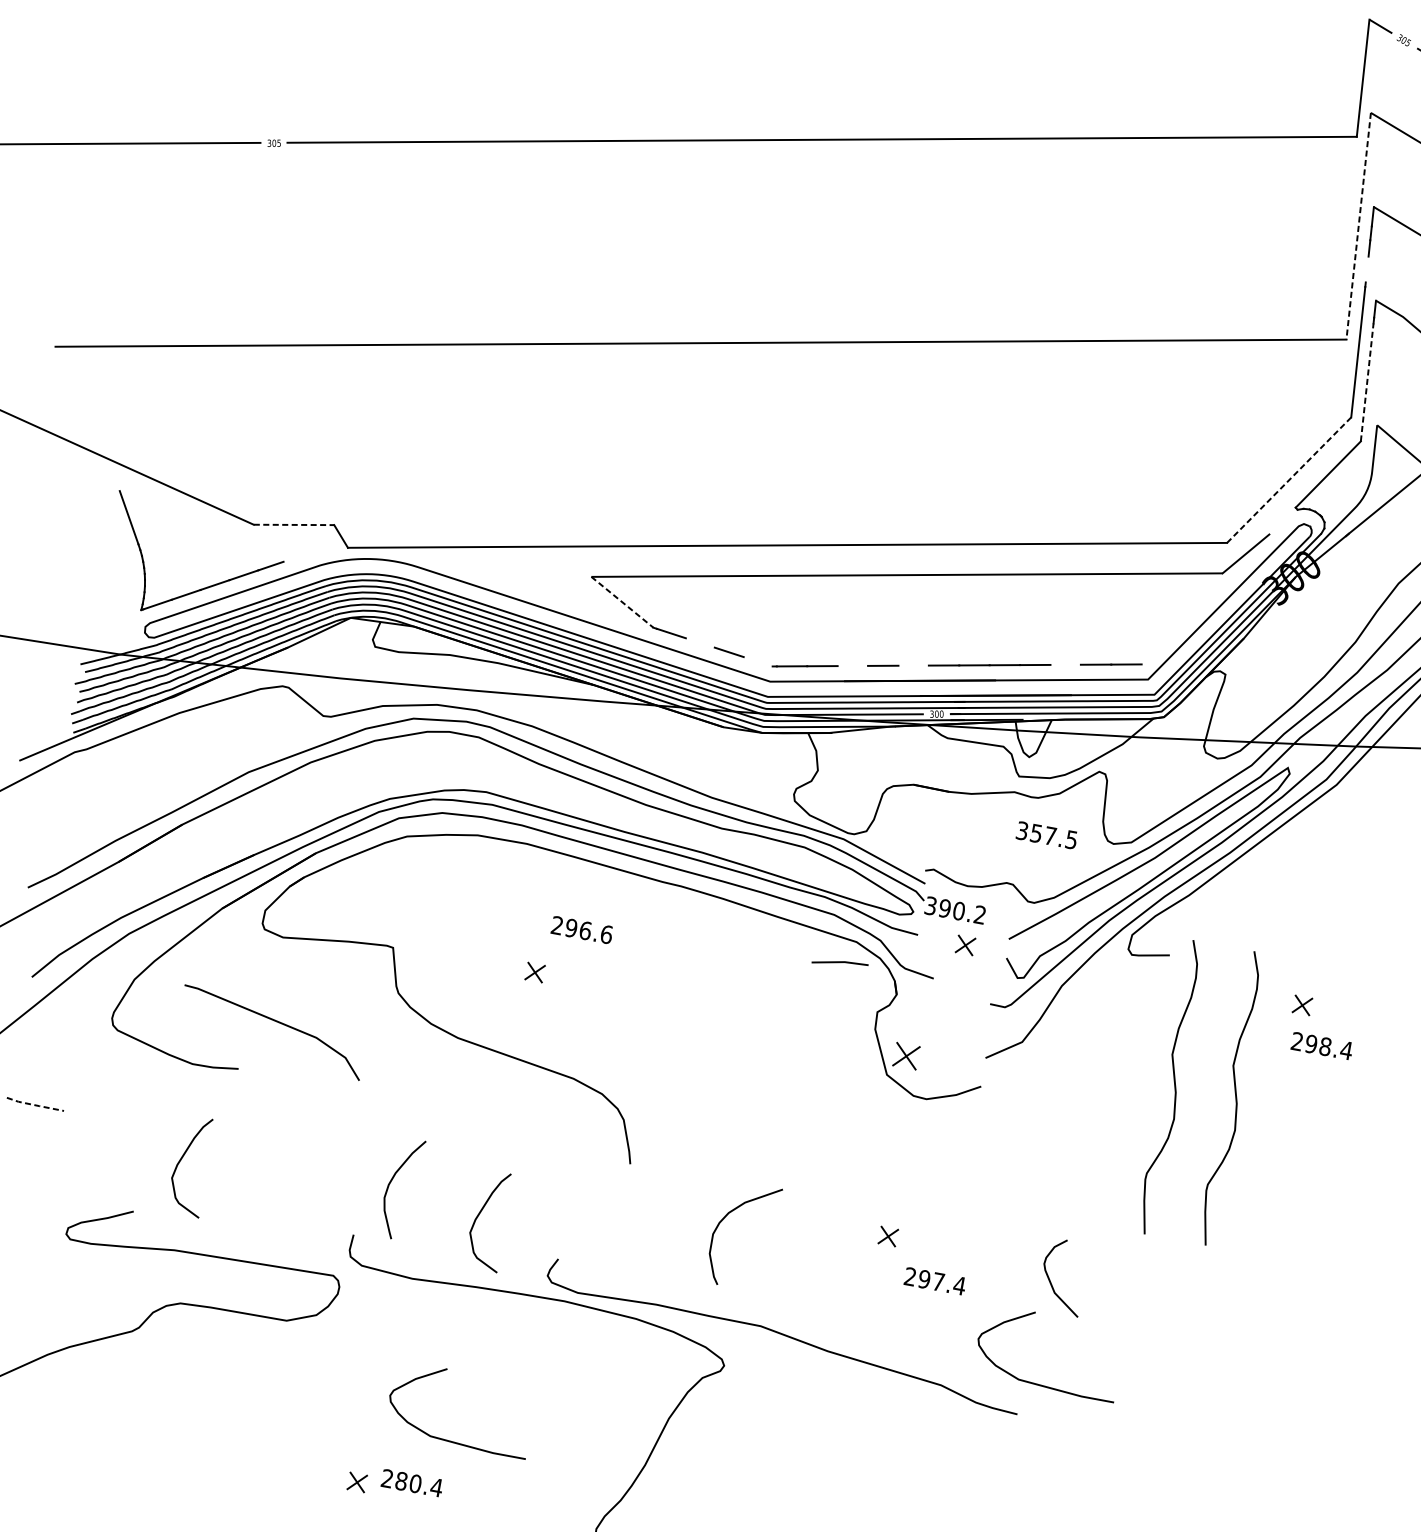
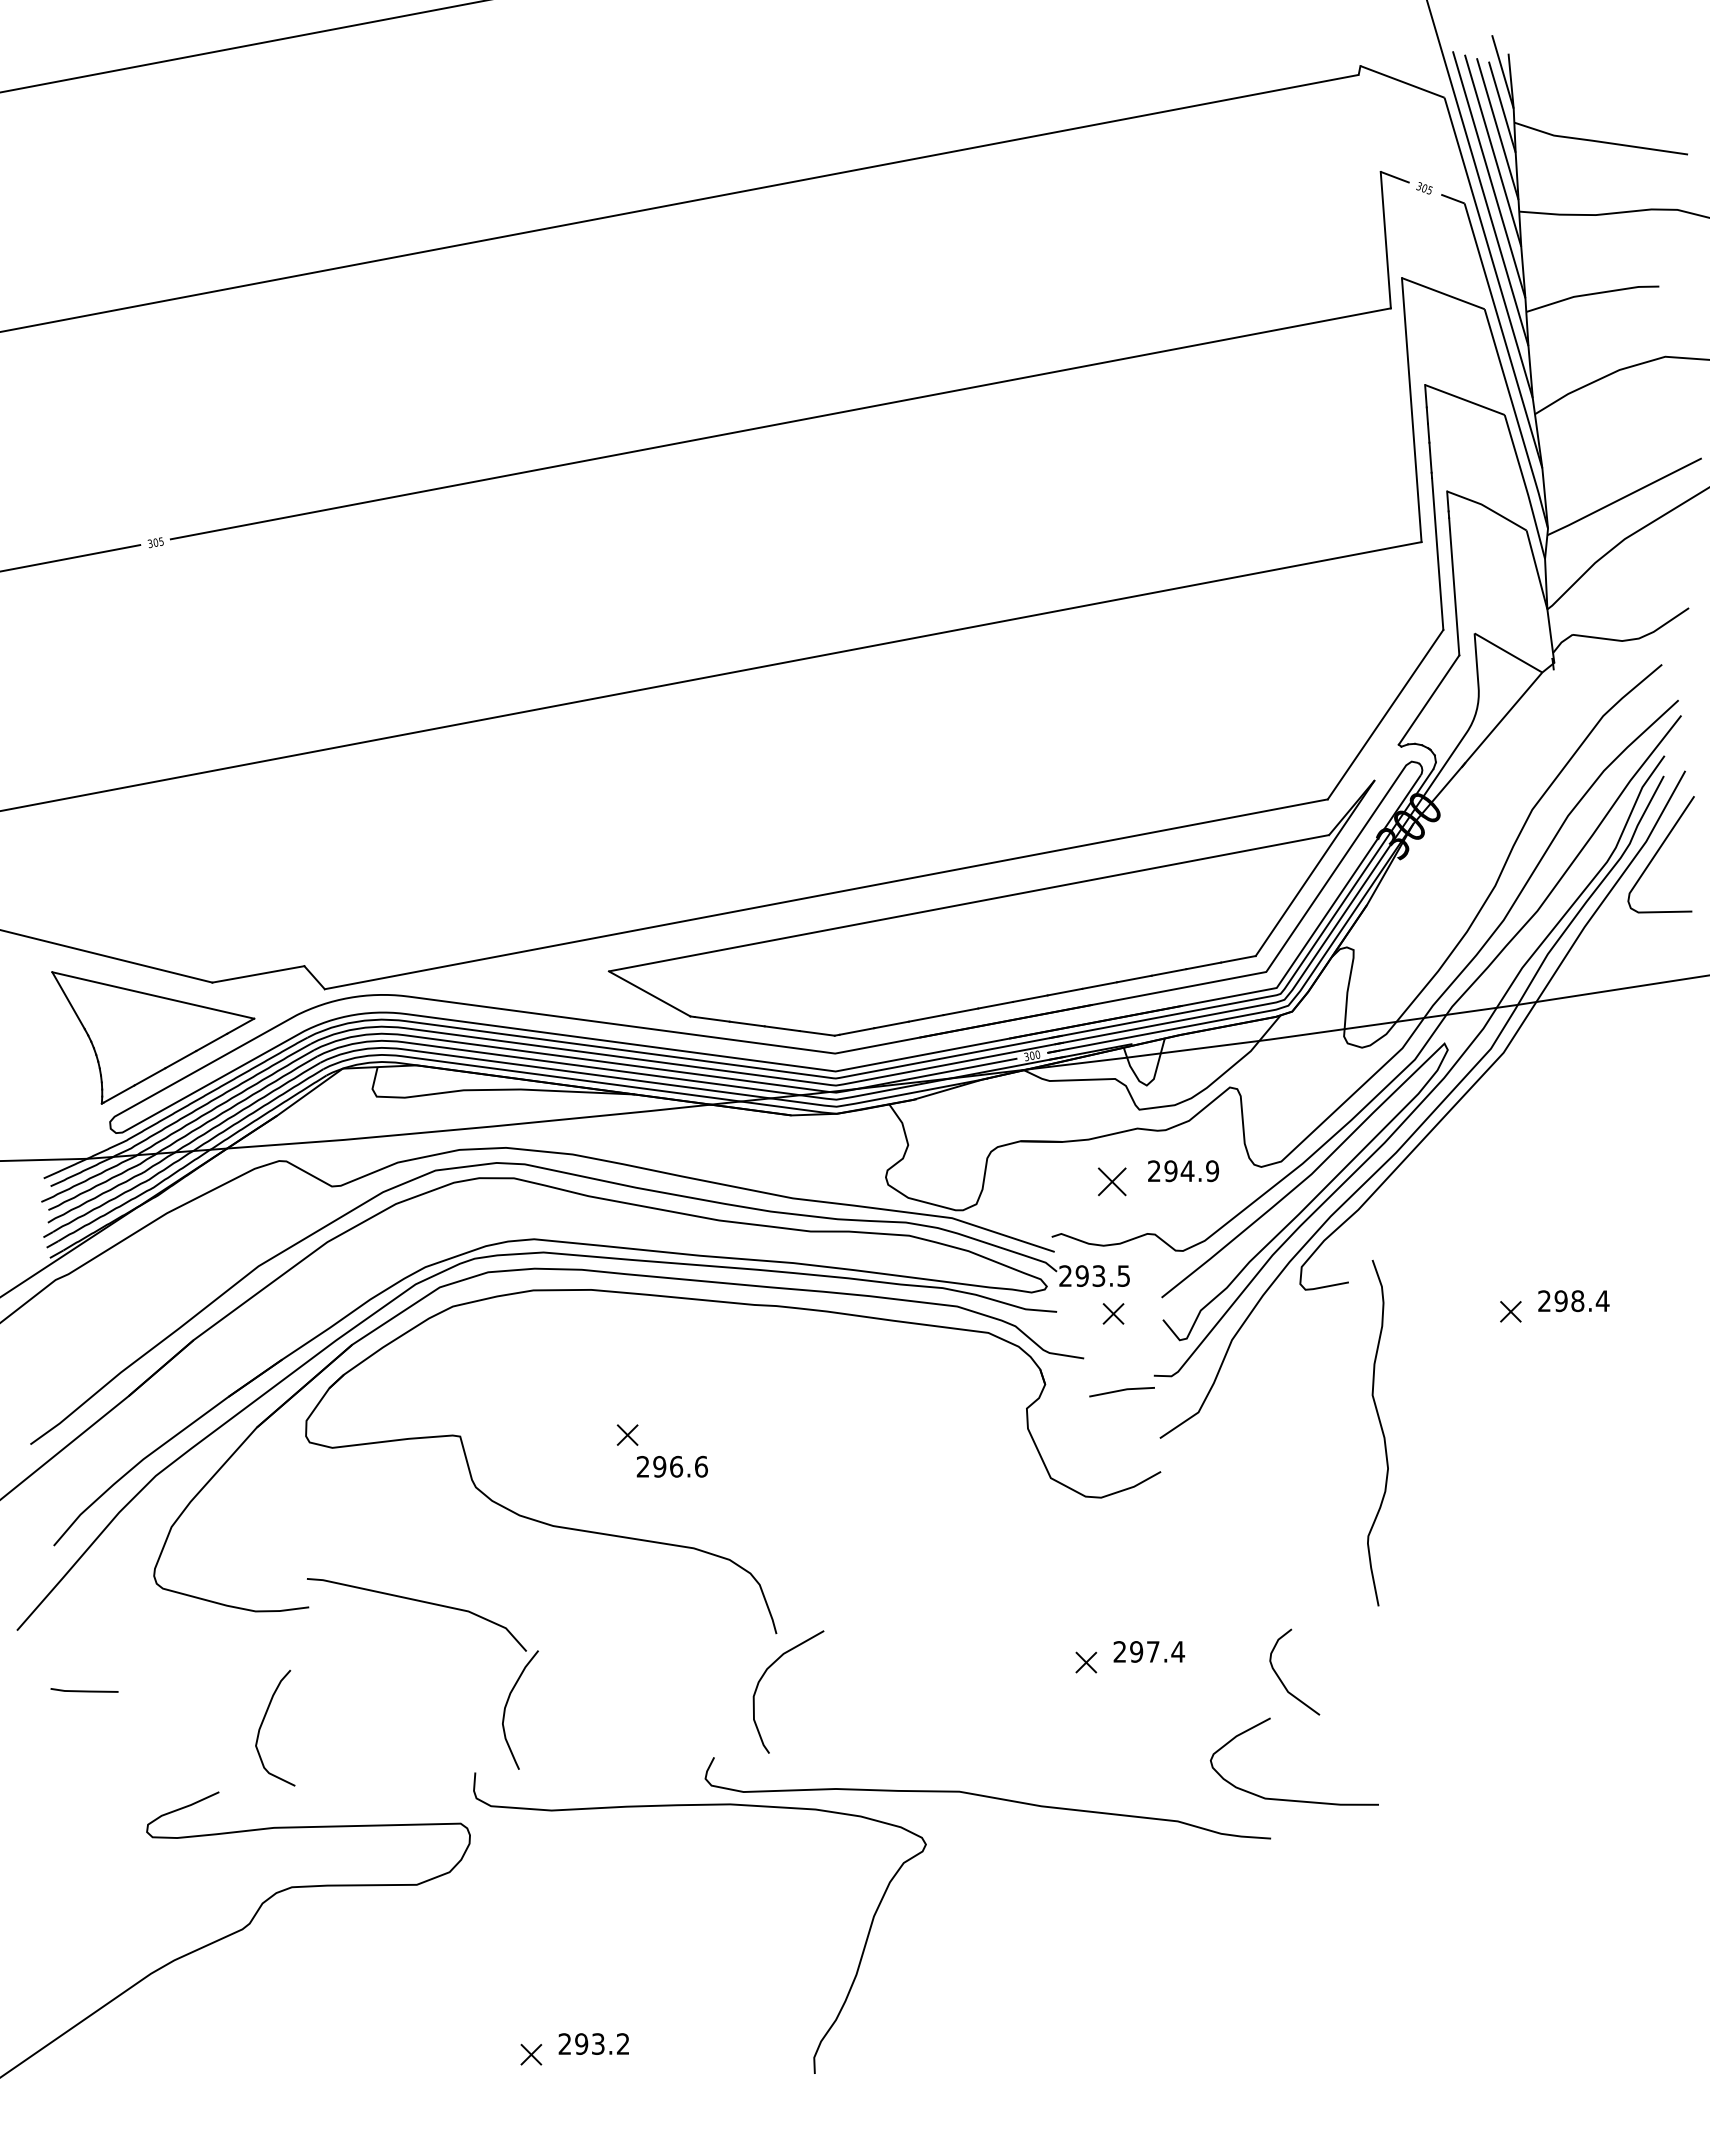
line: (1358, 226) -> (1411, 410), dashed -> solid
line: (1367, 269) -> (1430, 457), added
line: (1367, 382) -> (1454, 586), dashed -> solid
line: (1289, 480) -> (1385, 714), dashed -> solid
line: (294, 525) -> (258, 974), dashed -> solid
line: (201, 526) -> (153, 995), added
line: (1205, 599) -> (1314, 868), added
line: (622, 601) -> (649, 993), dashed -> solid
line: (699, 642) -> (746, 1023), added
line: (757, 661) -> (816, 1033), added
line: (1065, 664) -> (1168, 972), added
line: (852, 665) -> (925, 1018), added
line: (913, 665) -> (995, 1004), added
text: (1046, 835) -> (1183, 1171), 357.5 -> 294.9
text: (955, 910) -> (1094, 1276), 390.2 -> 293.5
text: (581, 929) -> (671, 1466), moved
line: (839, 963) -> (1121, 1391), moved
line: (273, 1021) -> (416, 1601), moved
text: (1321, 1046) -> (1573, 1301), moved
part: (906, 1056) -> (1112, 1181), moved
curve: (1235, 1097) -> (1453, 1431), removed
line: (35, 1105) -> (84, 1691), dashed -> solid
curve: (478, 1216) -> (614, 1725), removed
curve: (725, 1218) -> (764, 1675), moved
text: (934, 1280) -> (1148, 1651), moved
curve: (453, 1441) -> (632, 1987), removed
text: (419, 1484) -> (602, 2043), 280.4 -> 293.2

